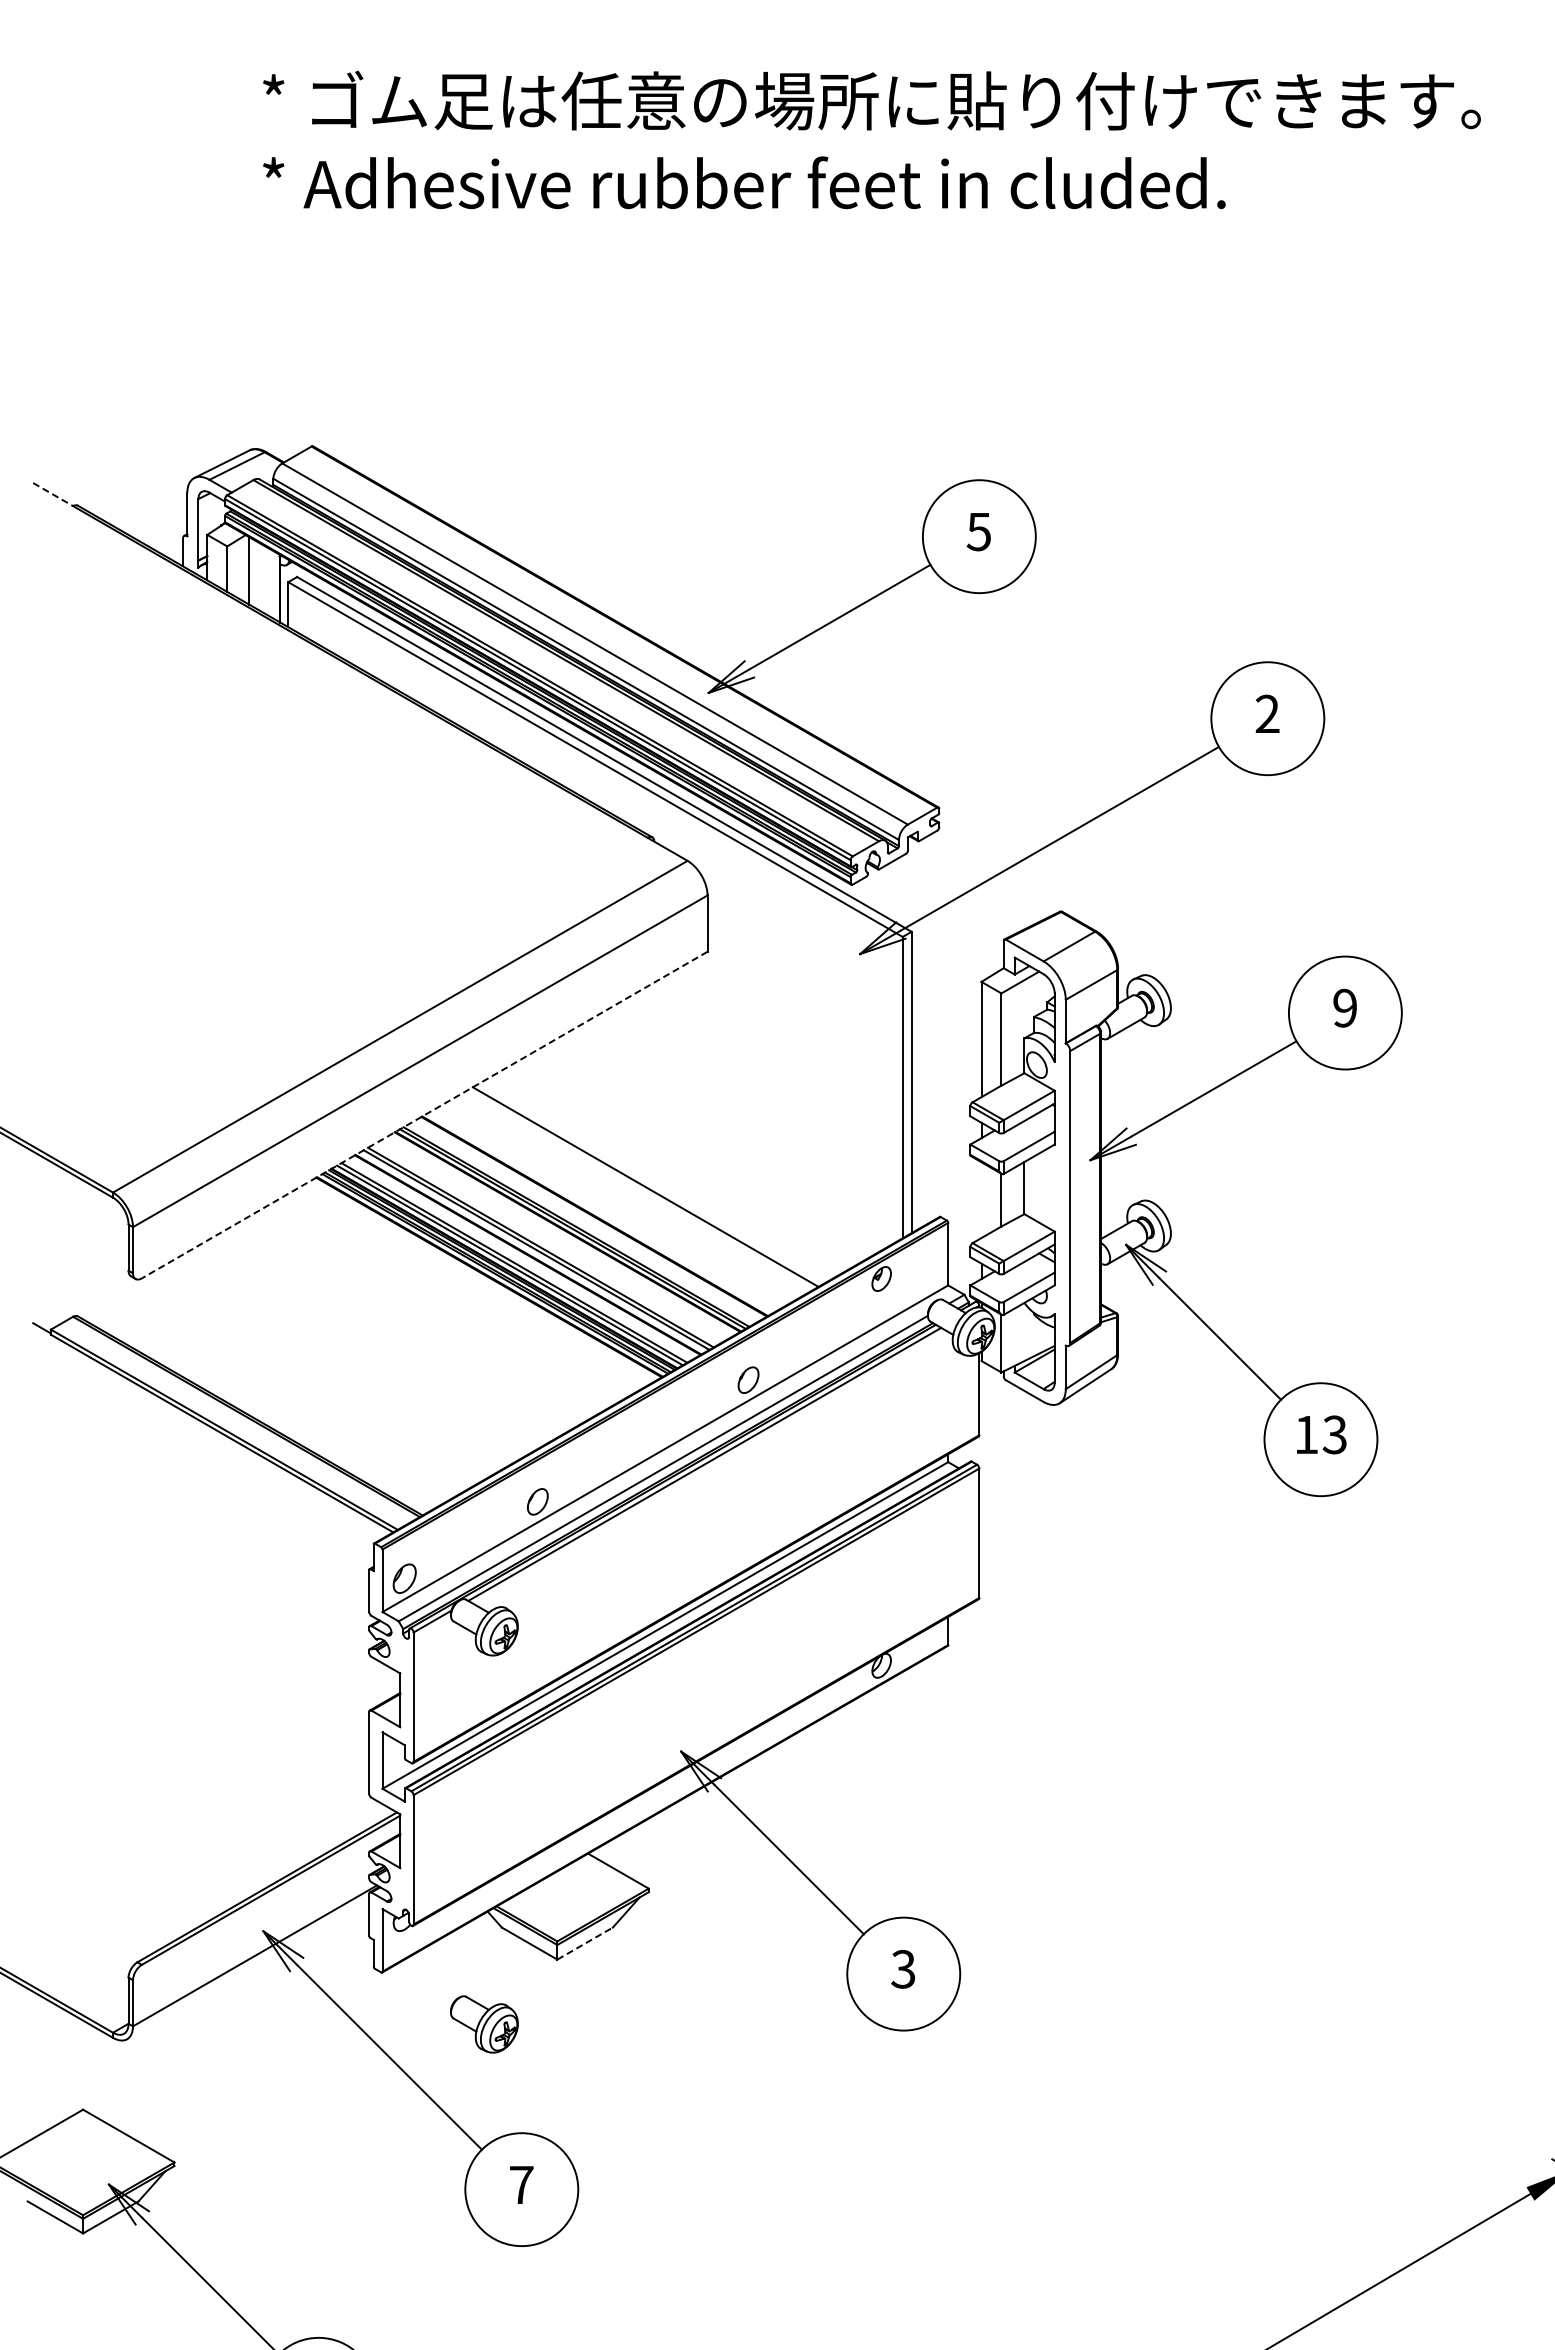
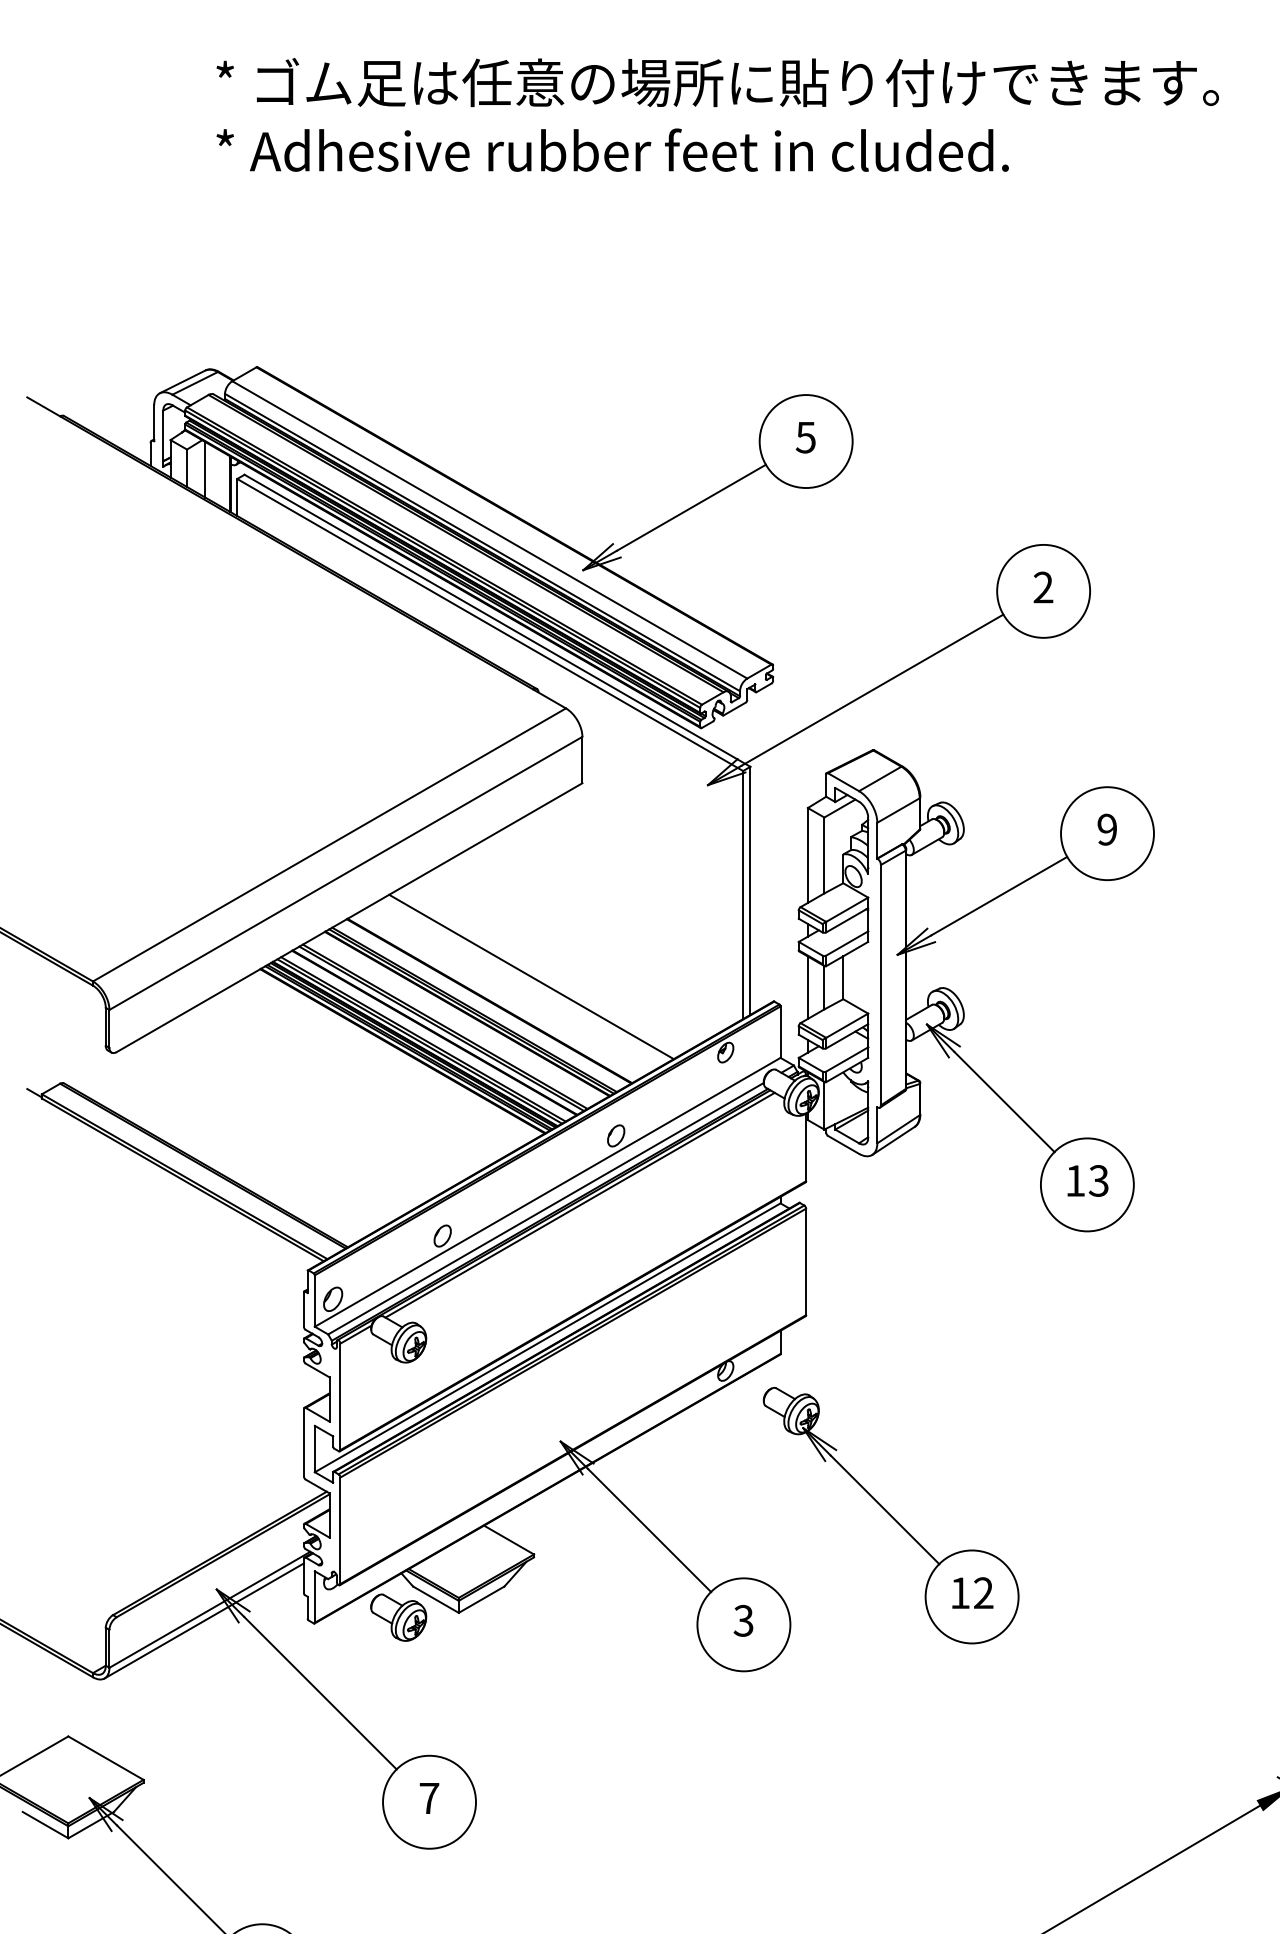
line: (53, 494) -> (44, 406), dashed -> solid
line: (424, 1115) -> (349, 918), dashed -> solid
line: (981, 1200) -> (807, 987), added
part: (1082, 1841) -> (891, 1515), added
line: (585, 1943) -> (481, 1599), dashed -> solid
line: (248, 1969) -> (204, 1621), added
part: (484, 2024) -> (398, 1617), moved

